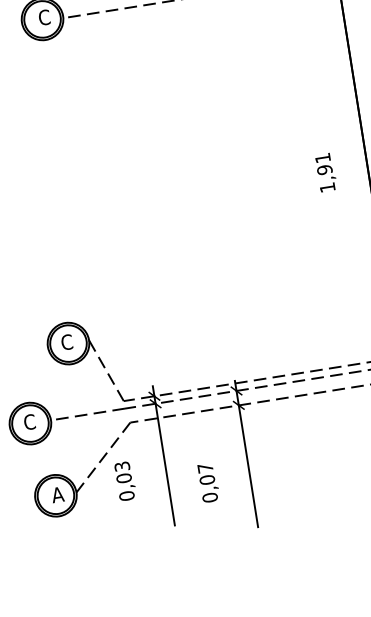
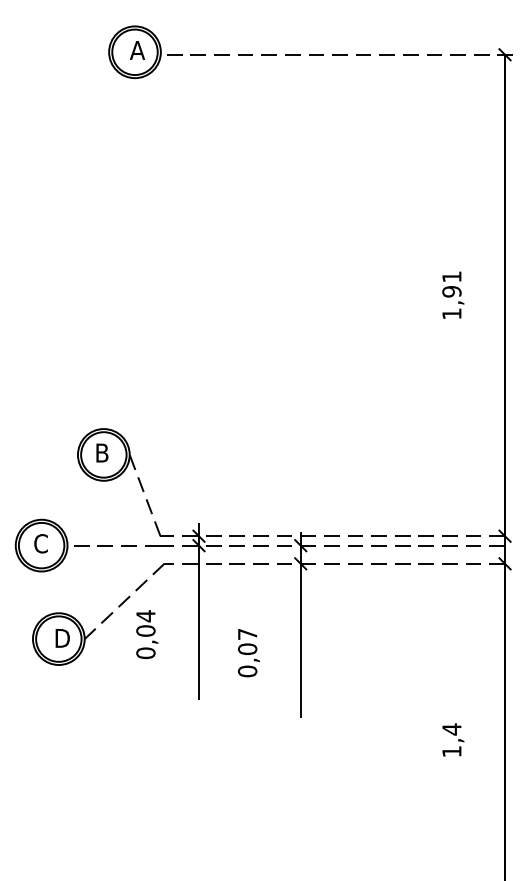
text: (44, 17) -> (137, 50), C -> A
text: (67, 341) -> (102, 452), C -> B
text: (121, 466) -> (145, 616), 0,03 -> 0,04
text: (57, 494) -> (61, 638), A -> D

